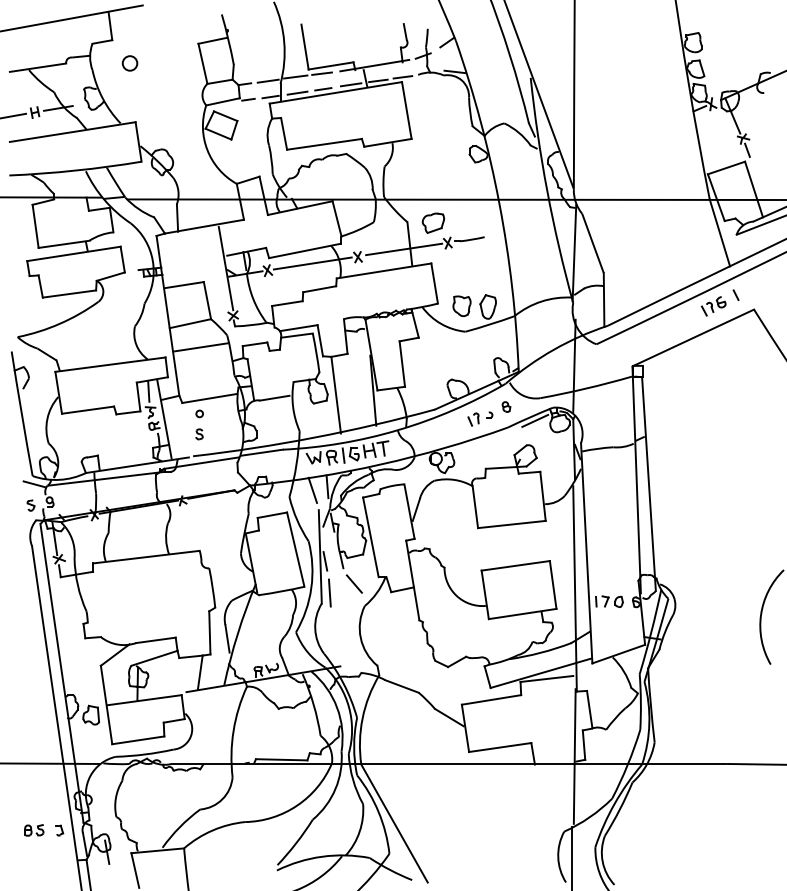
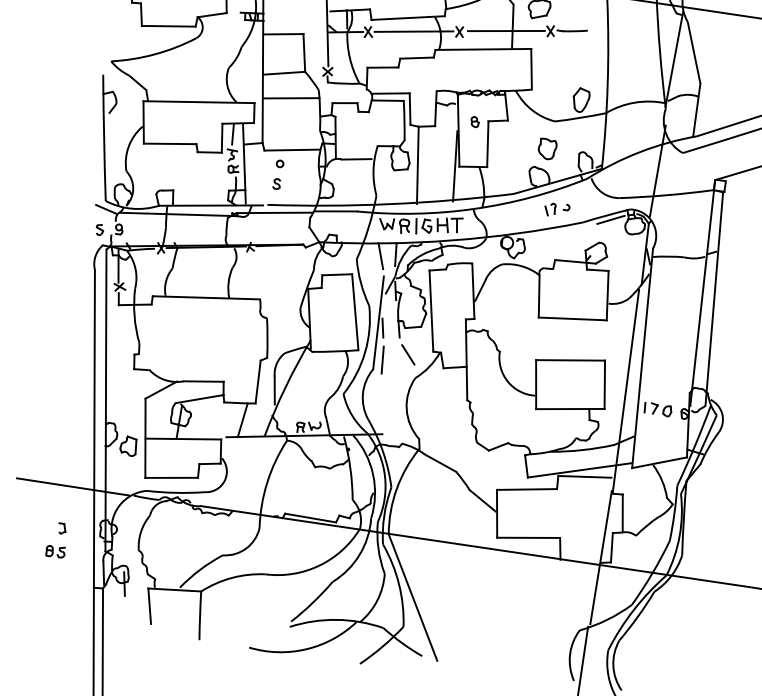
part: (461, 306) -> (546, 149), moved
part: (506, 406) -> (475, 121), moved
part: (59, 830) -> (62, 528), moved

